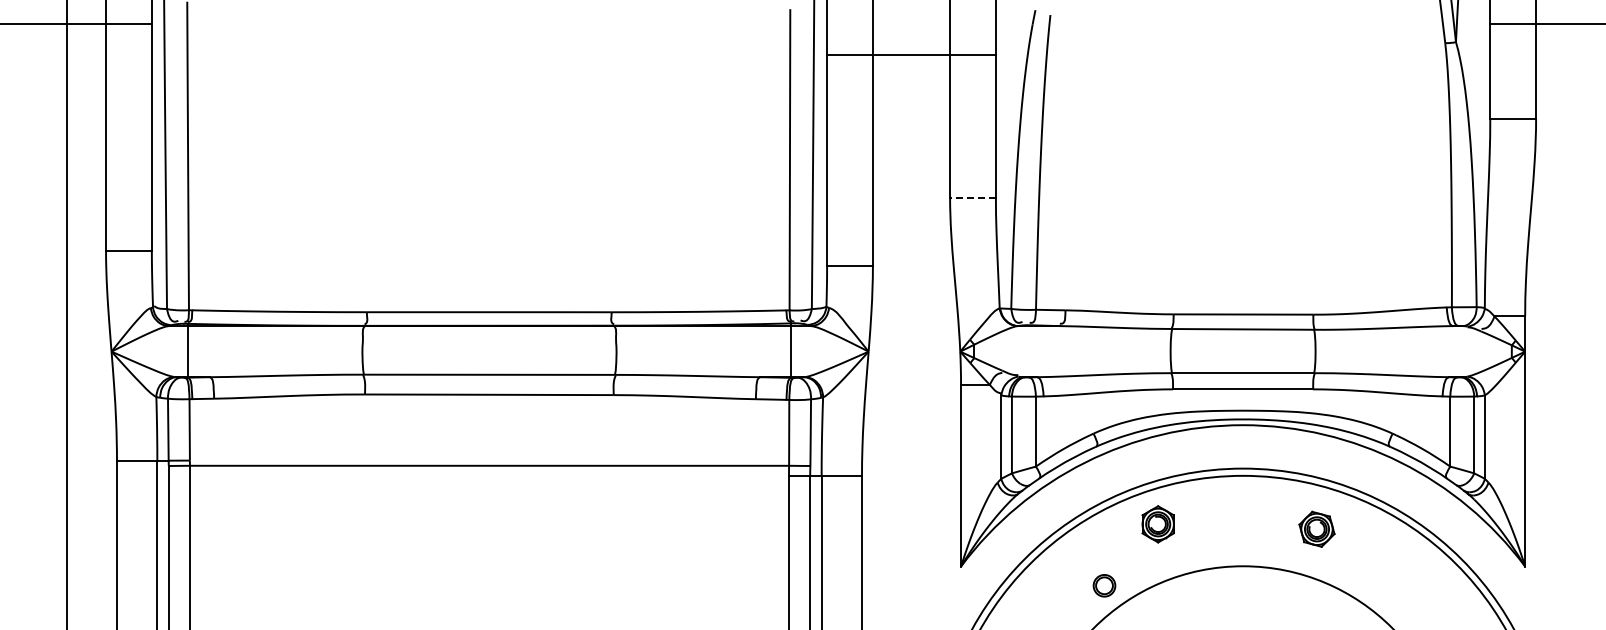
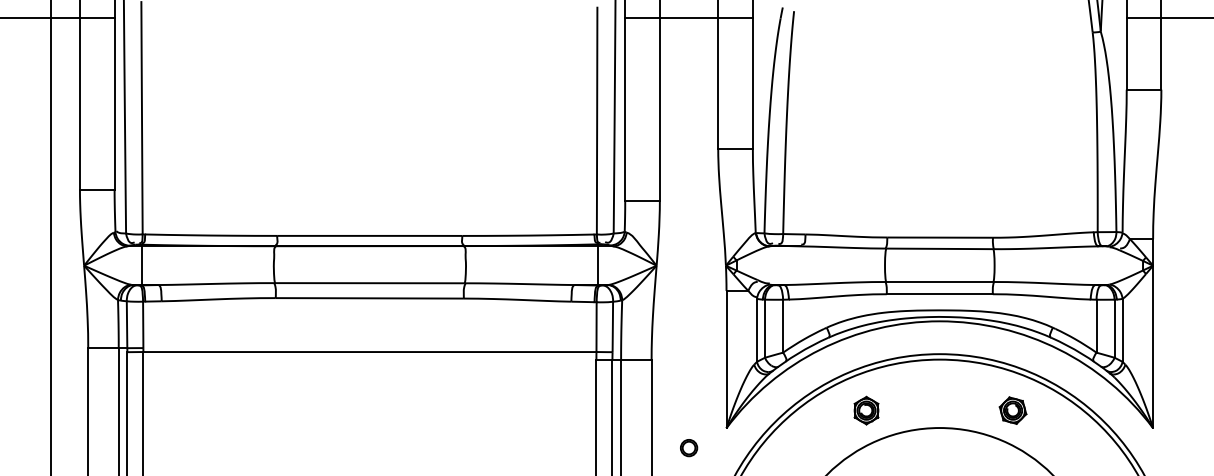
line: (911, 54) -> (689, 17), moved
line: (973, 197) -> (735, 149), dashed -> solid
part: (1157, 524) -> (865, 410), moved
part: (1316, 528) -> (1012, 410), moved
part: (1104, 585) -> (689, 447), moved

